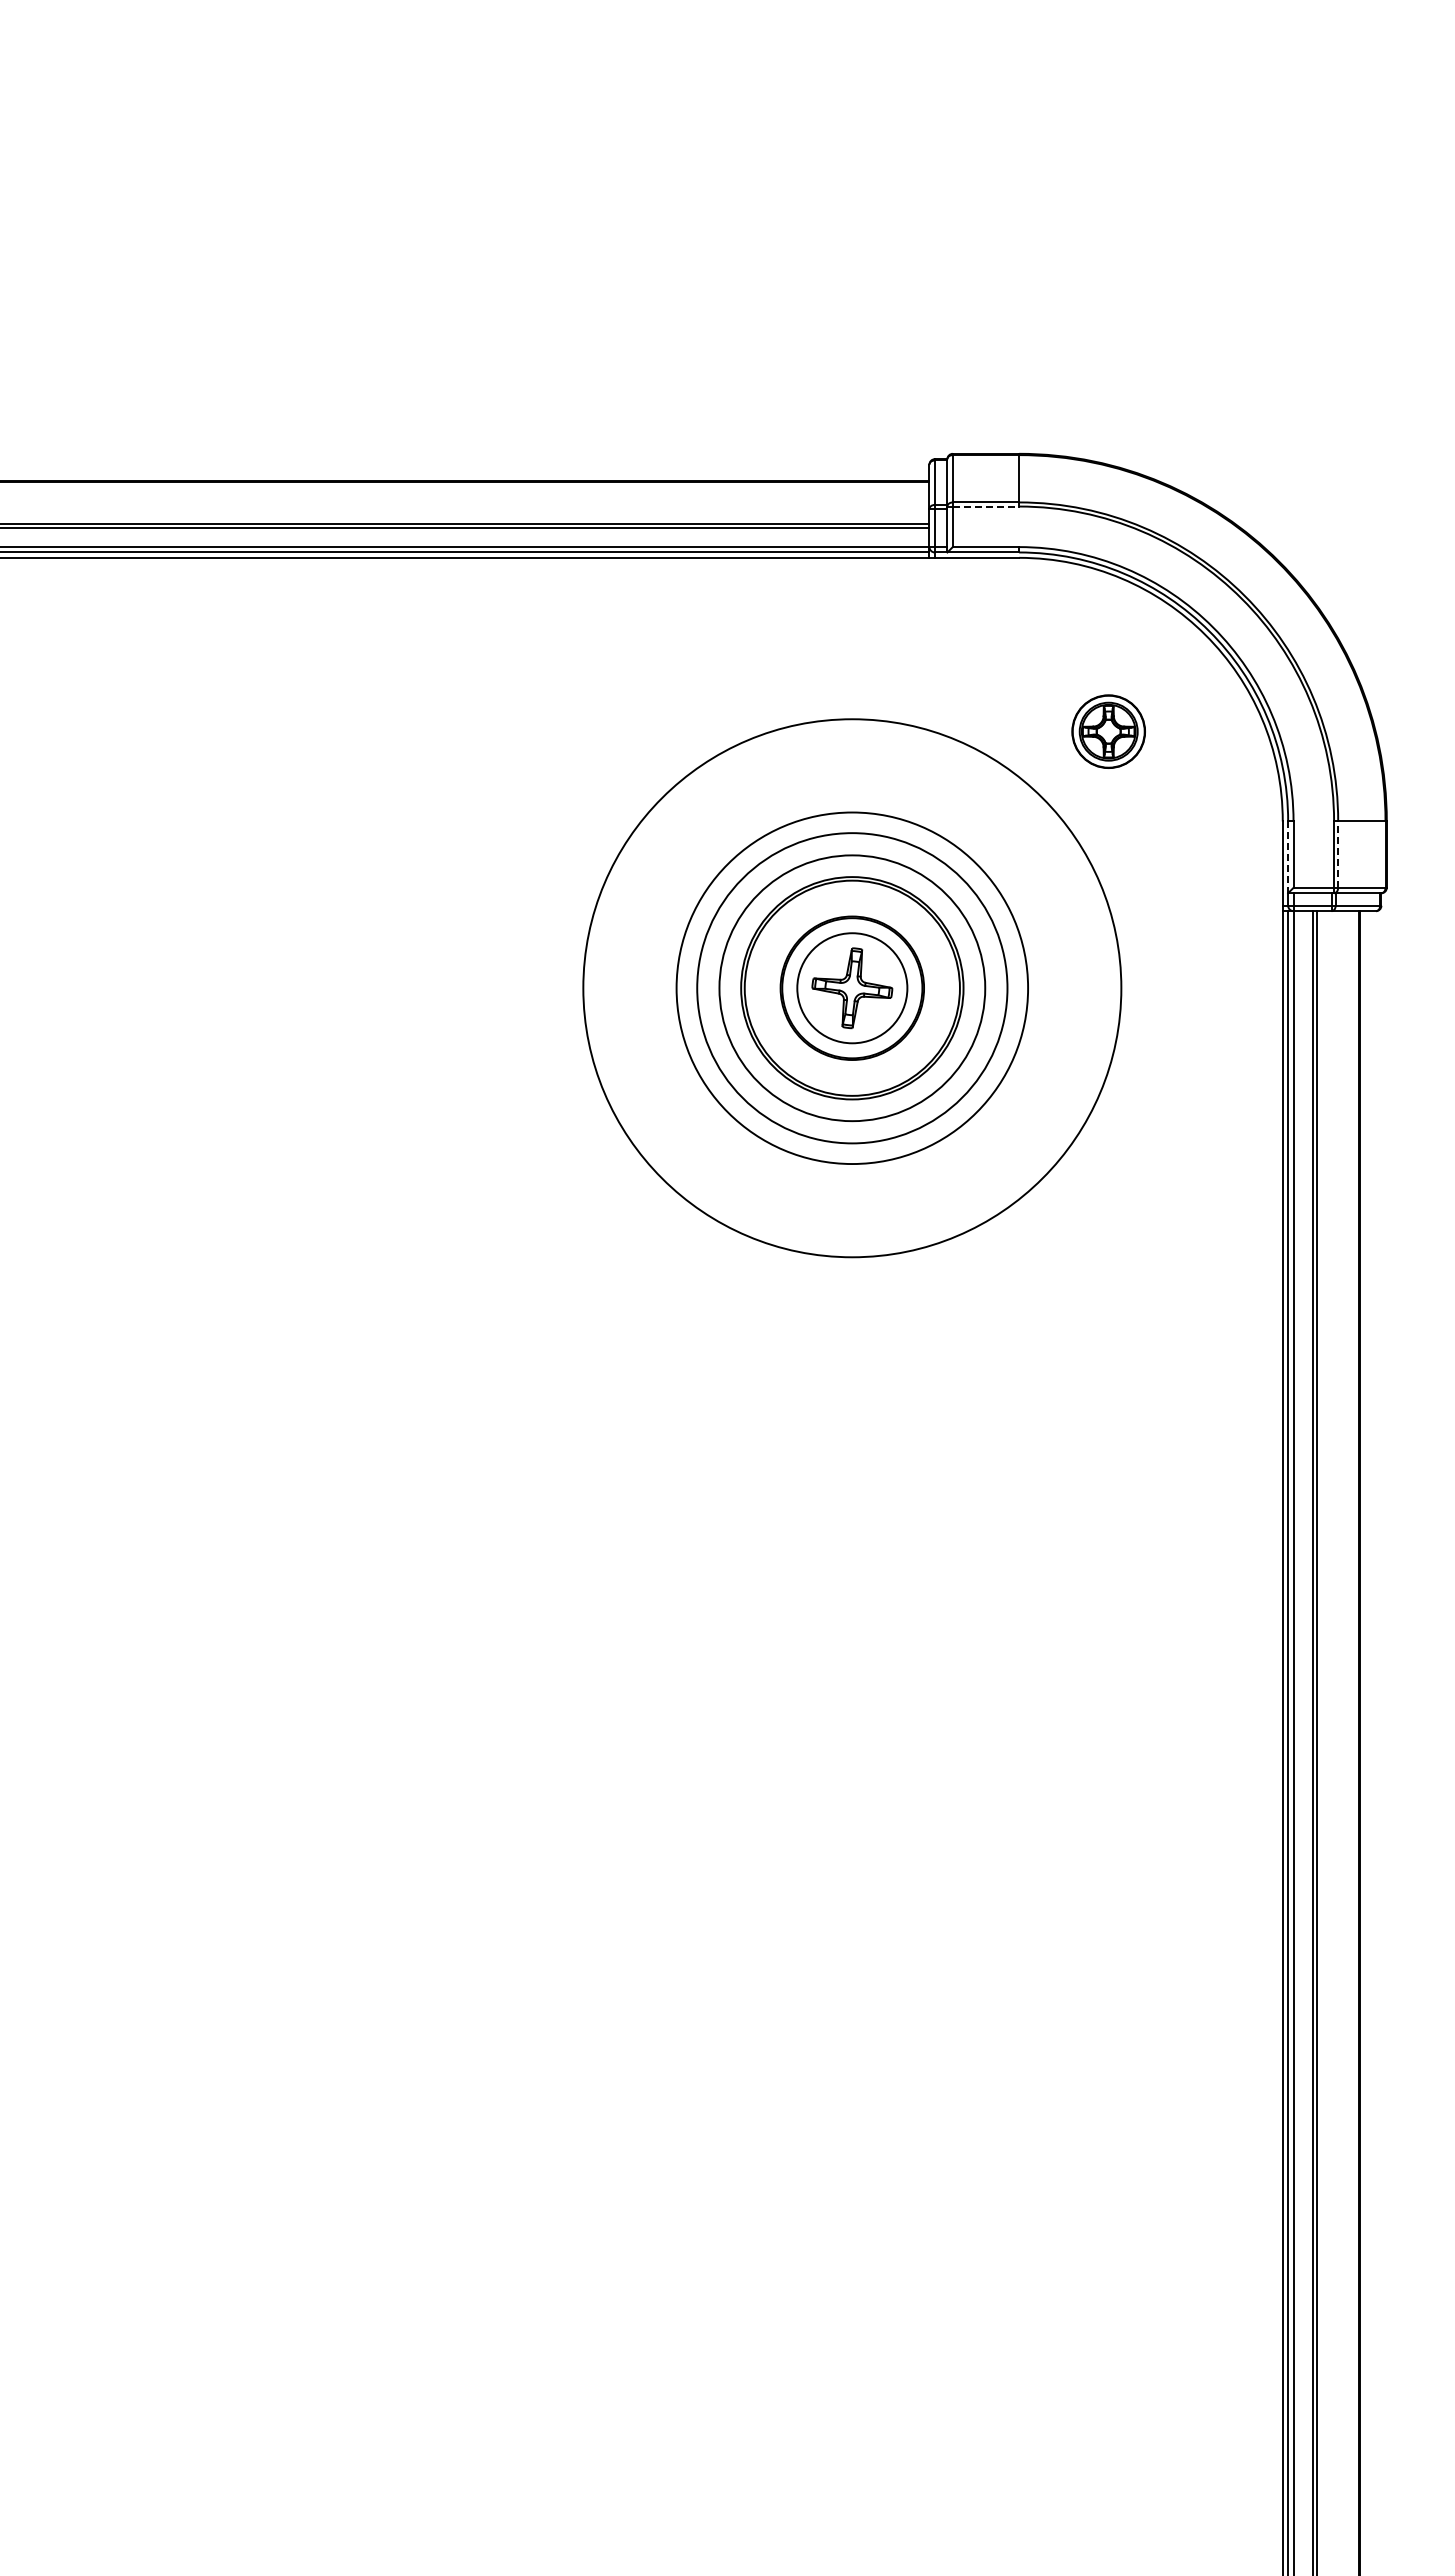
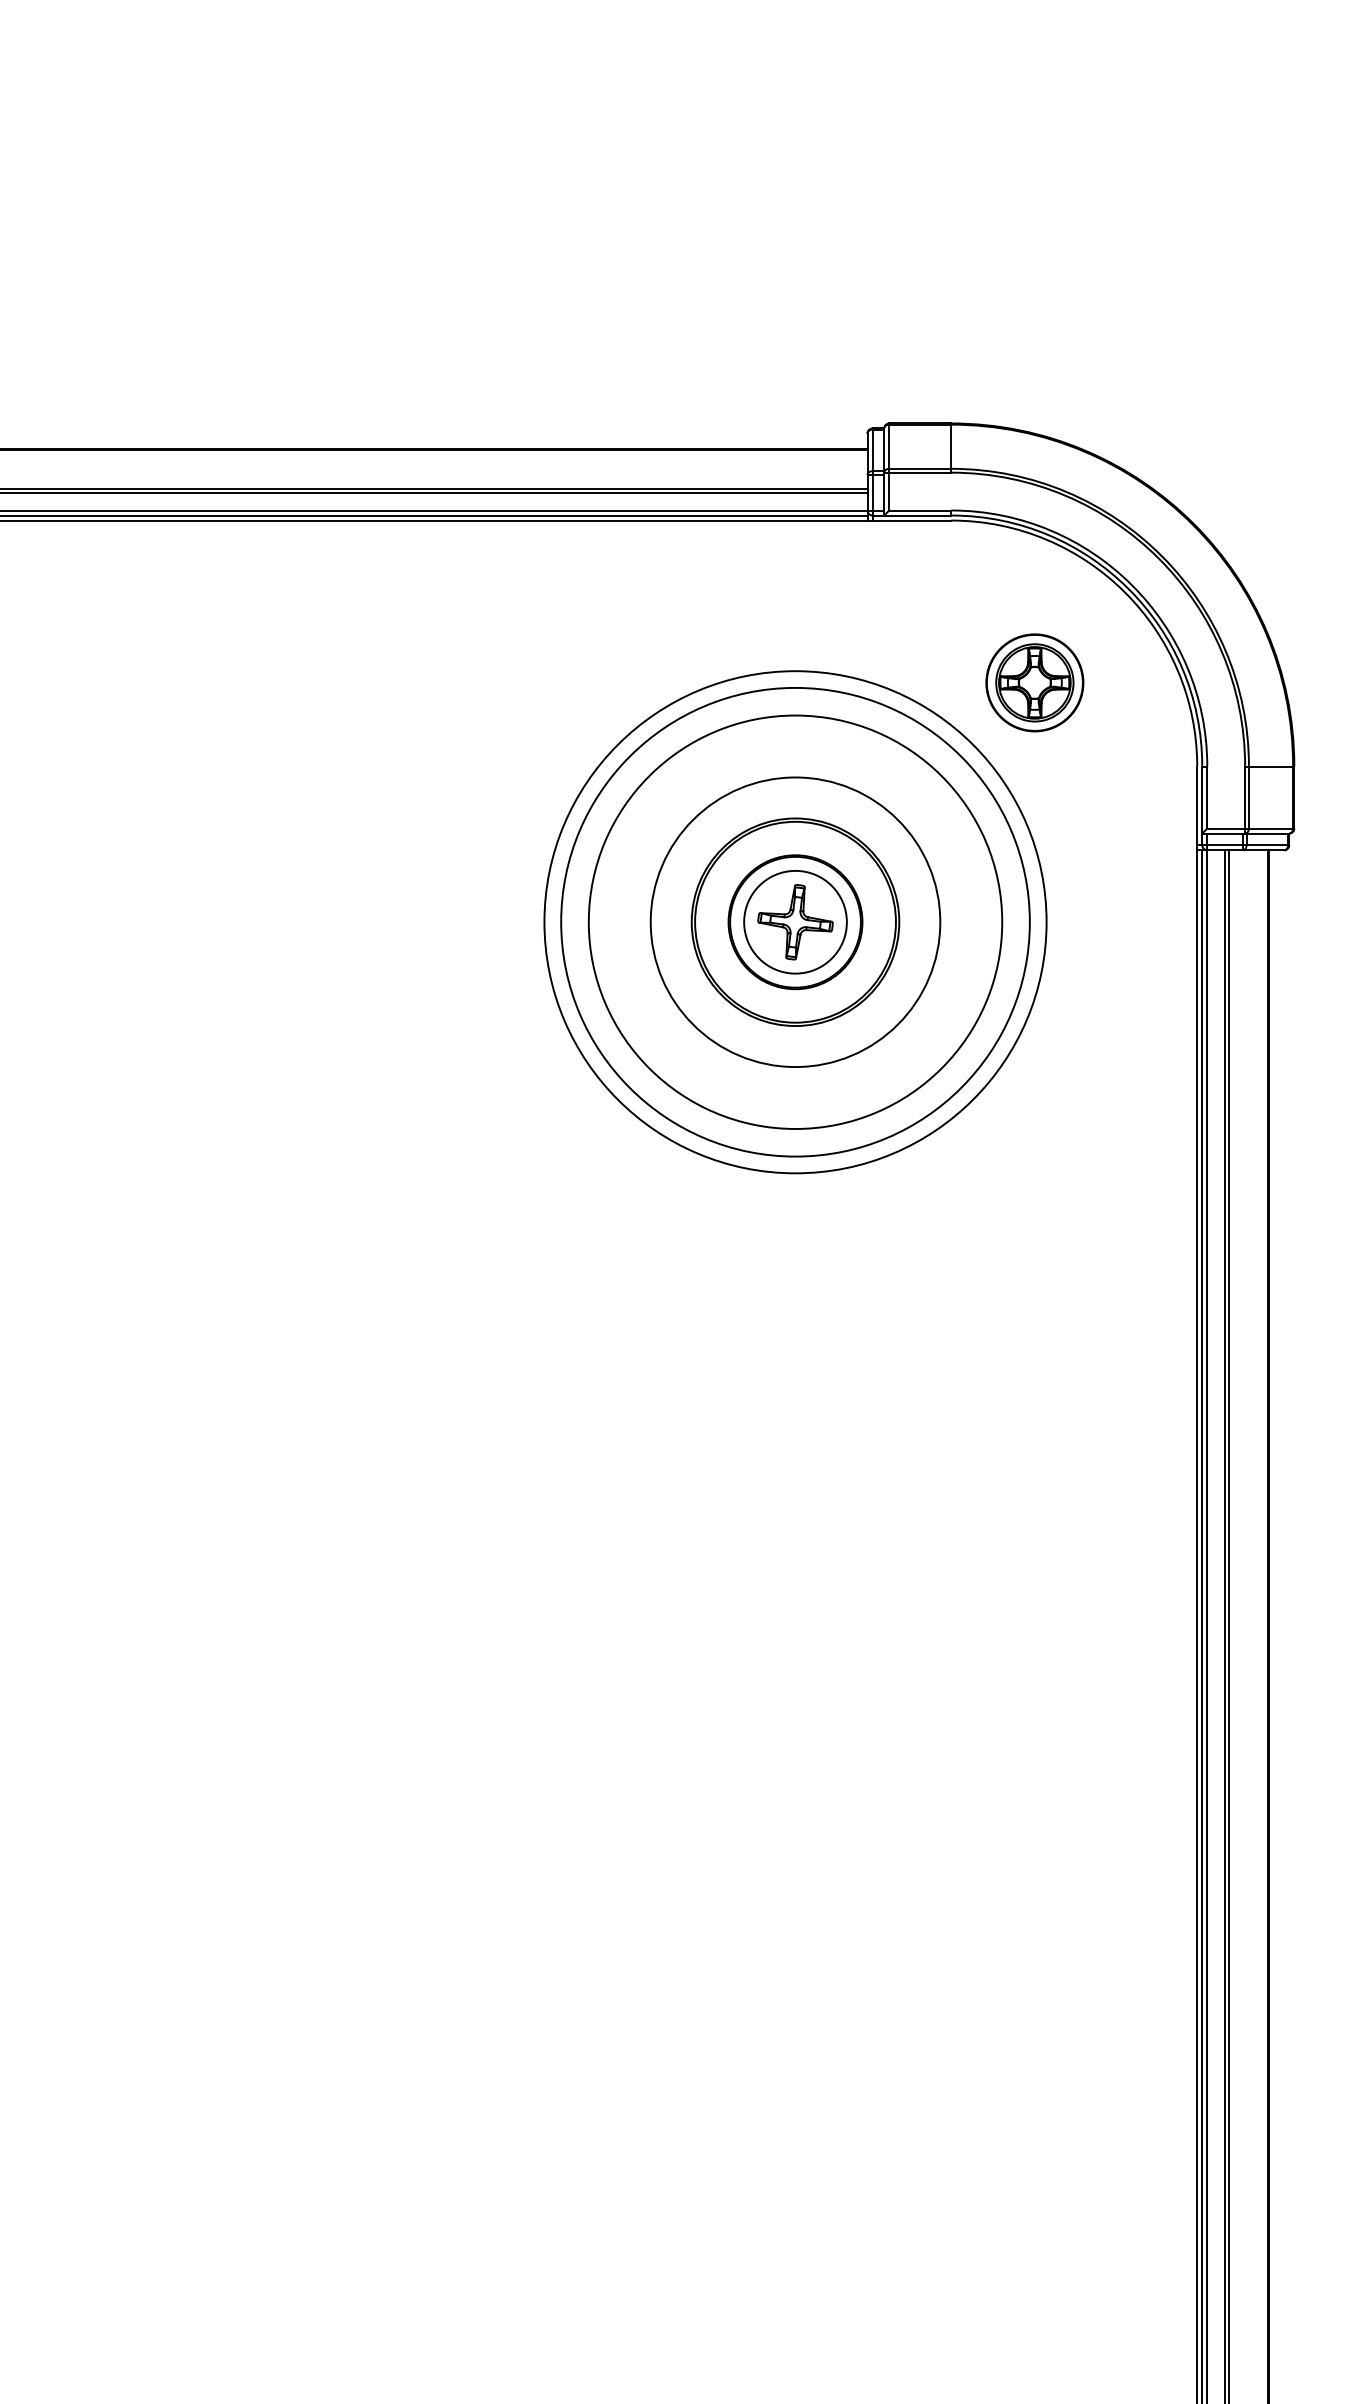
line: (986, 506) -> (920, 472), dashed -> solid
part: (1108, 731) -> (1034, 682), size x1.43
line: (1338, 854) -> (1249, 797), dashed -> solid
line: (1288, 857) -> (1202, 800), dashed -> solid
circle: (851, 987) -> (794, 921), size x1.67
circle: (852, 988) -> (795, 922), size x1.43

